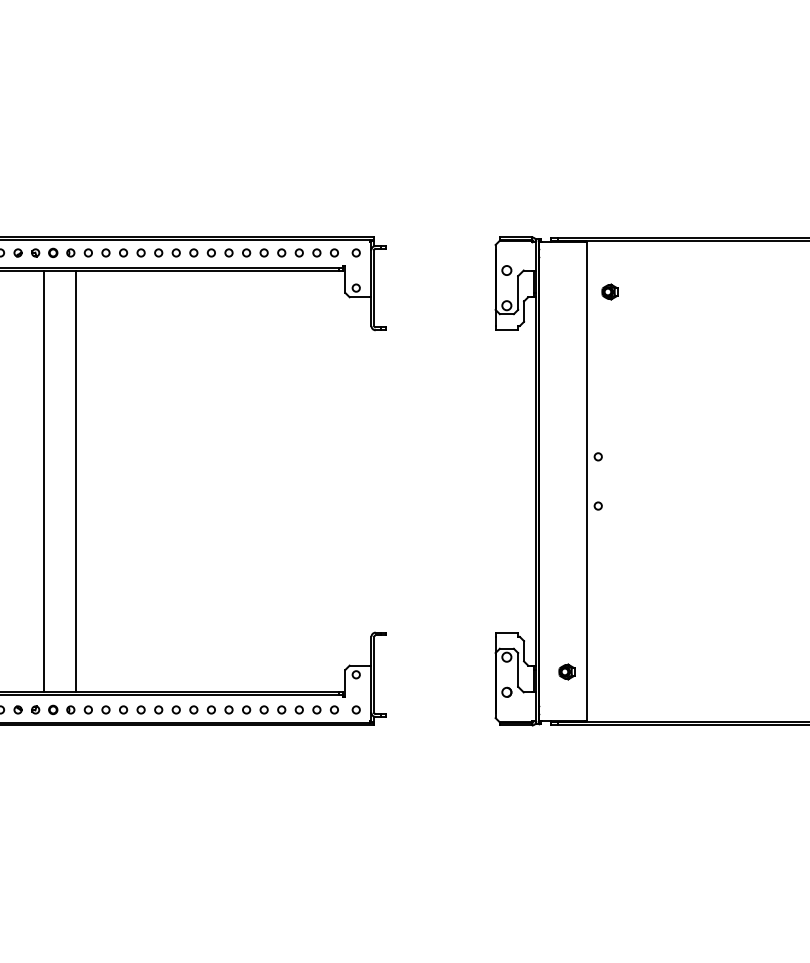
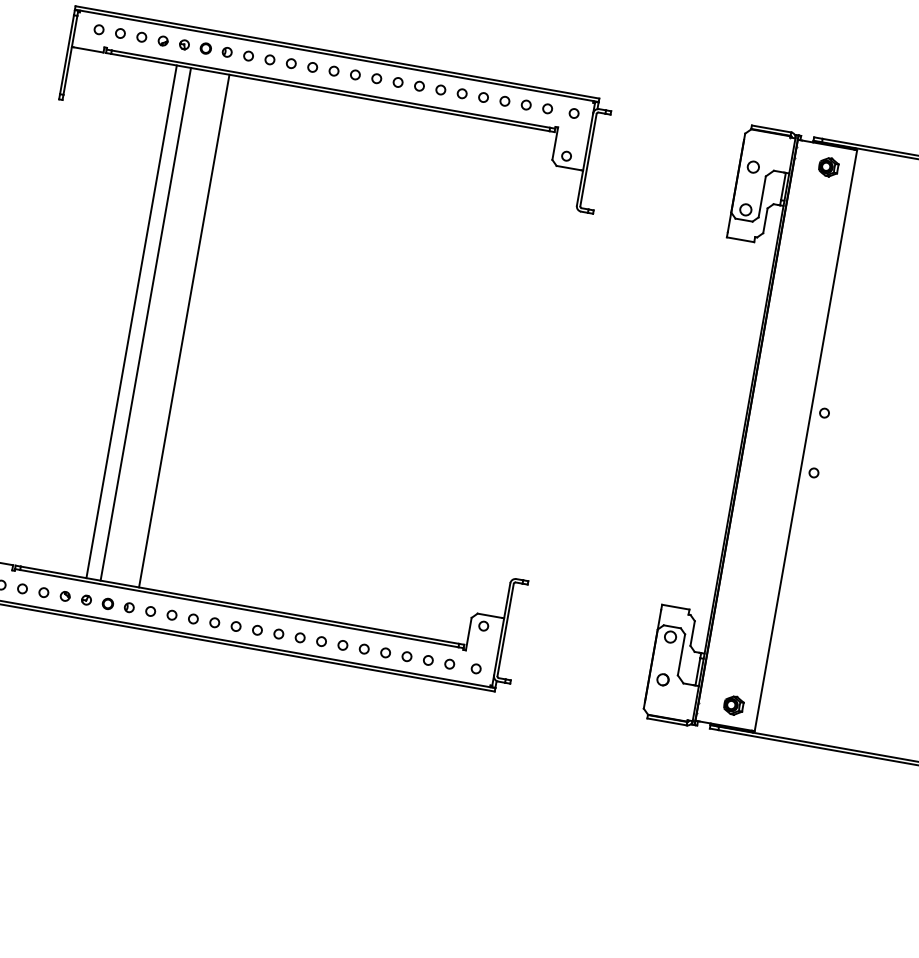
part: (609, 291) -> (828, 166), moved
line: (32, 481) -> (131, 321), added
part: (566, 671) -> (733, 704), moved

